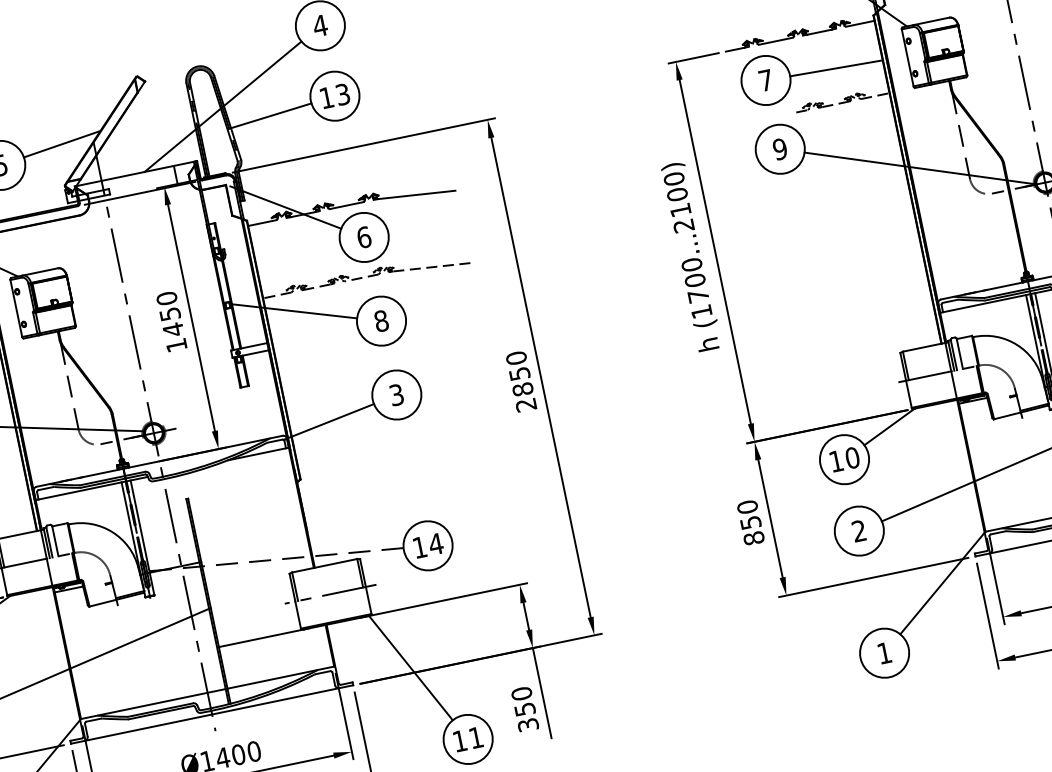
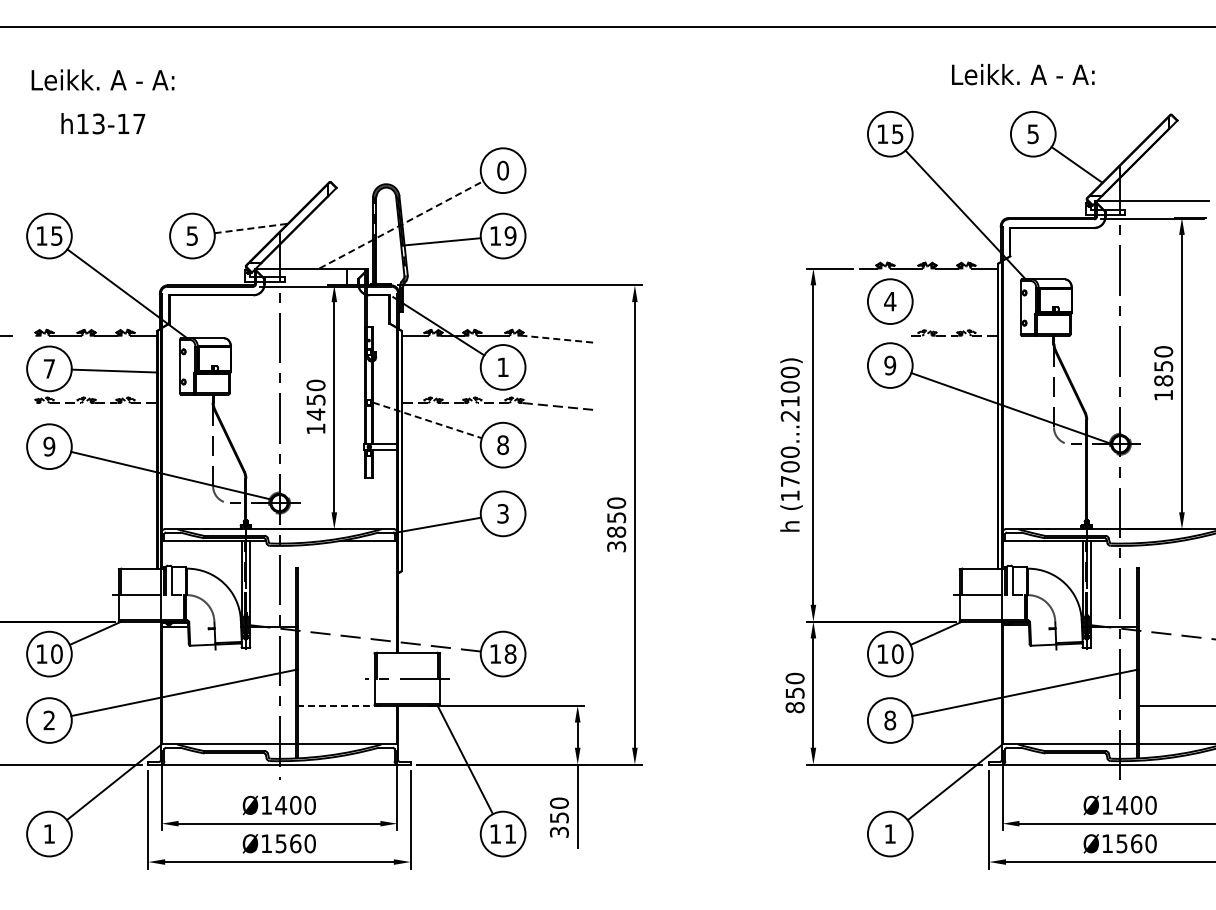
text: (319, 25) -> (502, 170), 4 -> 0
line: (836, 67) -> (955, 303), removed
text: (766, 80) -> (890, 301), 7 -> 4
text: (342, 93) -> (510, 235), 13 -> 19
line: (223, 106) -> (401, 224), solid -> dashed
line: (62, 144) -> (251, 228), solid -> dashed
line: (416, 195) -> (557, 339), solid -> dashed
text: (364, 237) -> (503, 367), 6 -> 1
line: (294, 311) -> (427, 420), solid -> dashed
text: (526, 404) -> (616, 546), 2850 -> 3850
text: (859, 531) -> (890, 720), 2 -> 8
text: (435, 543) -> (510, 653), 14 -> 18
line: (263, 637) -> (339, 705), solid -> dashed

